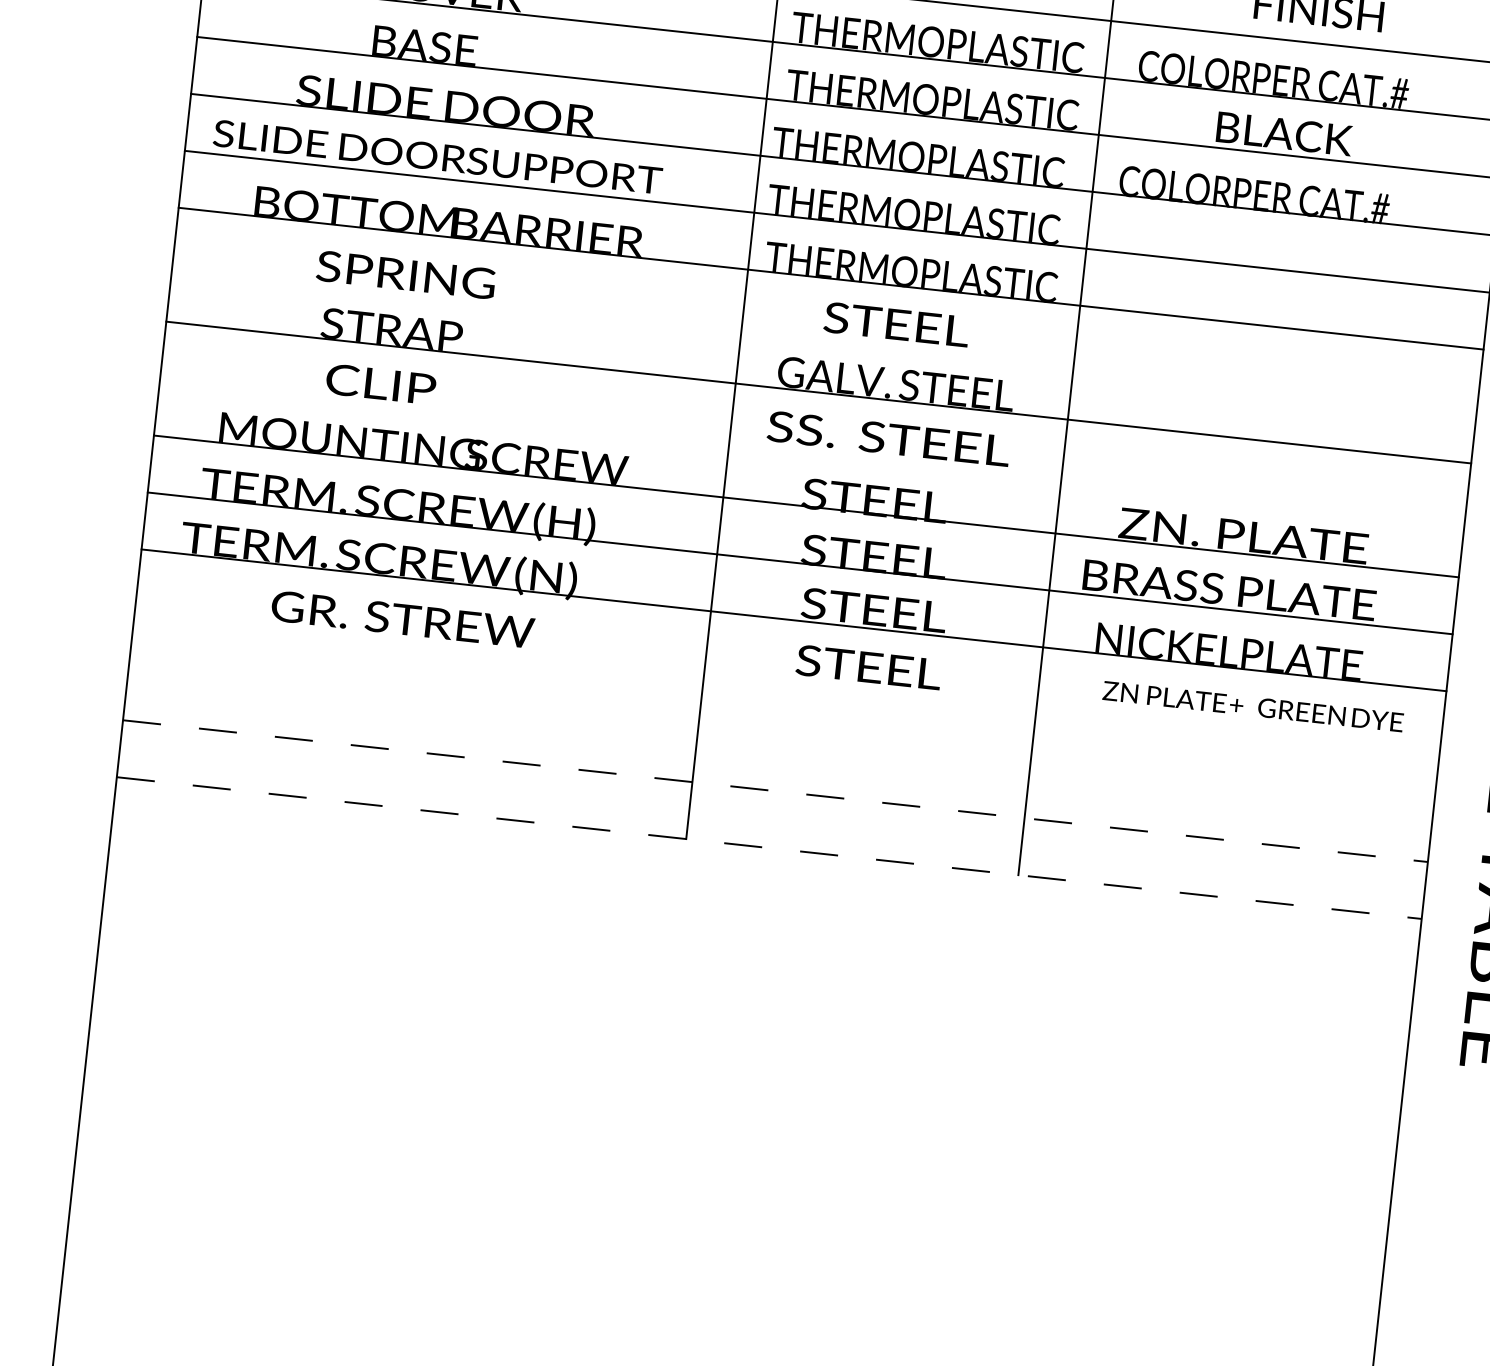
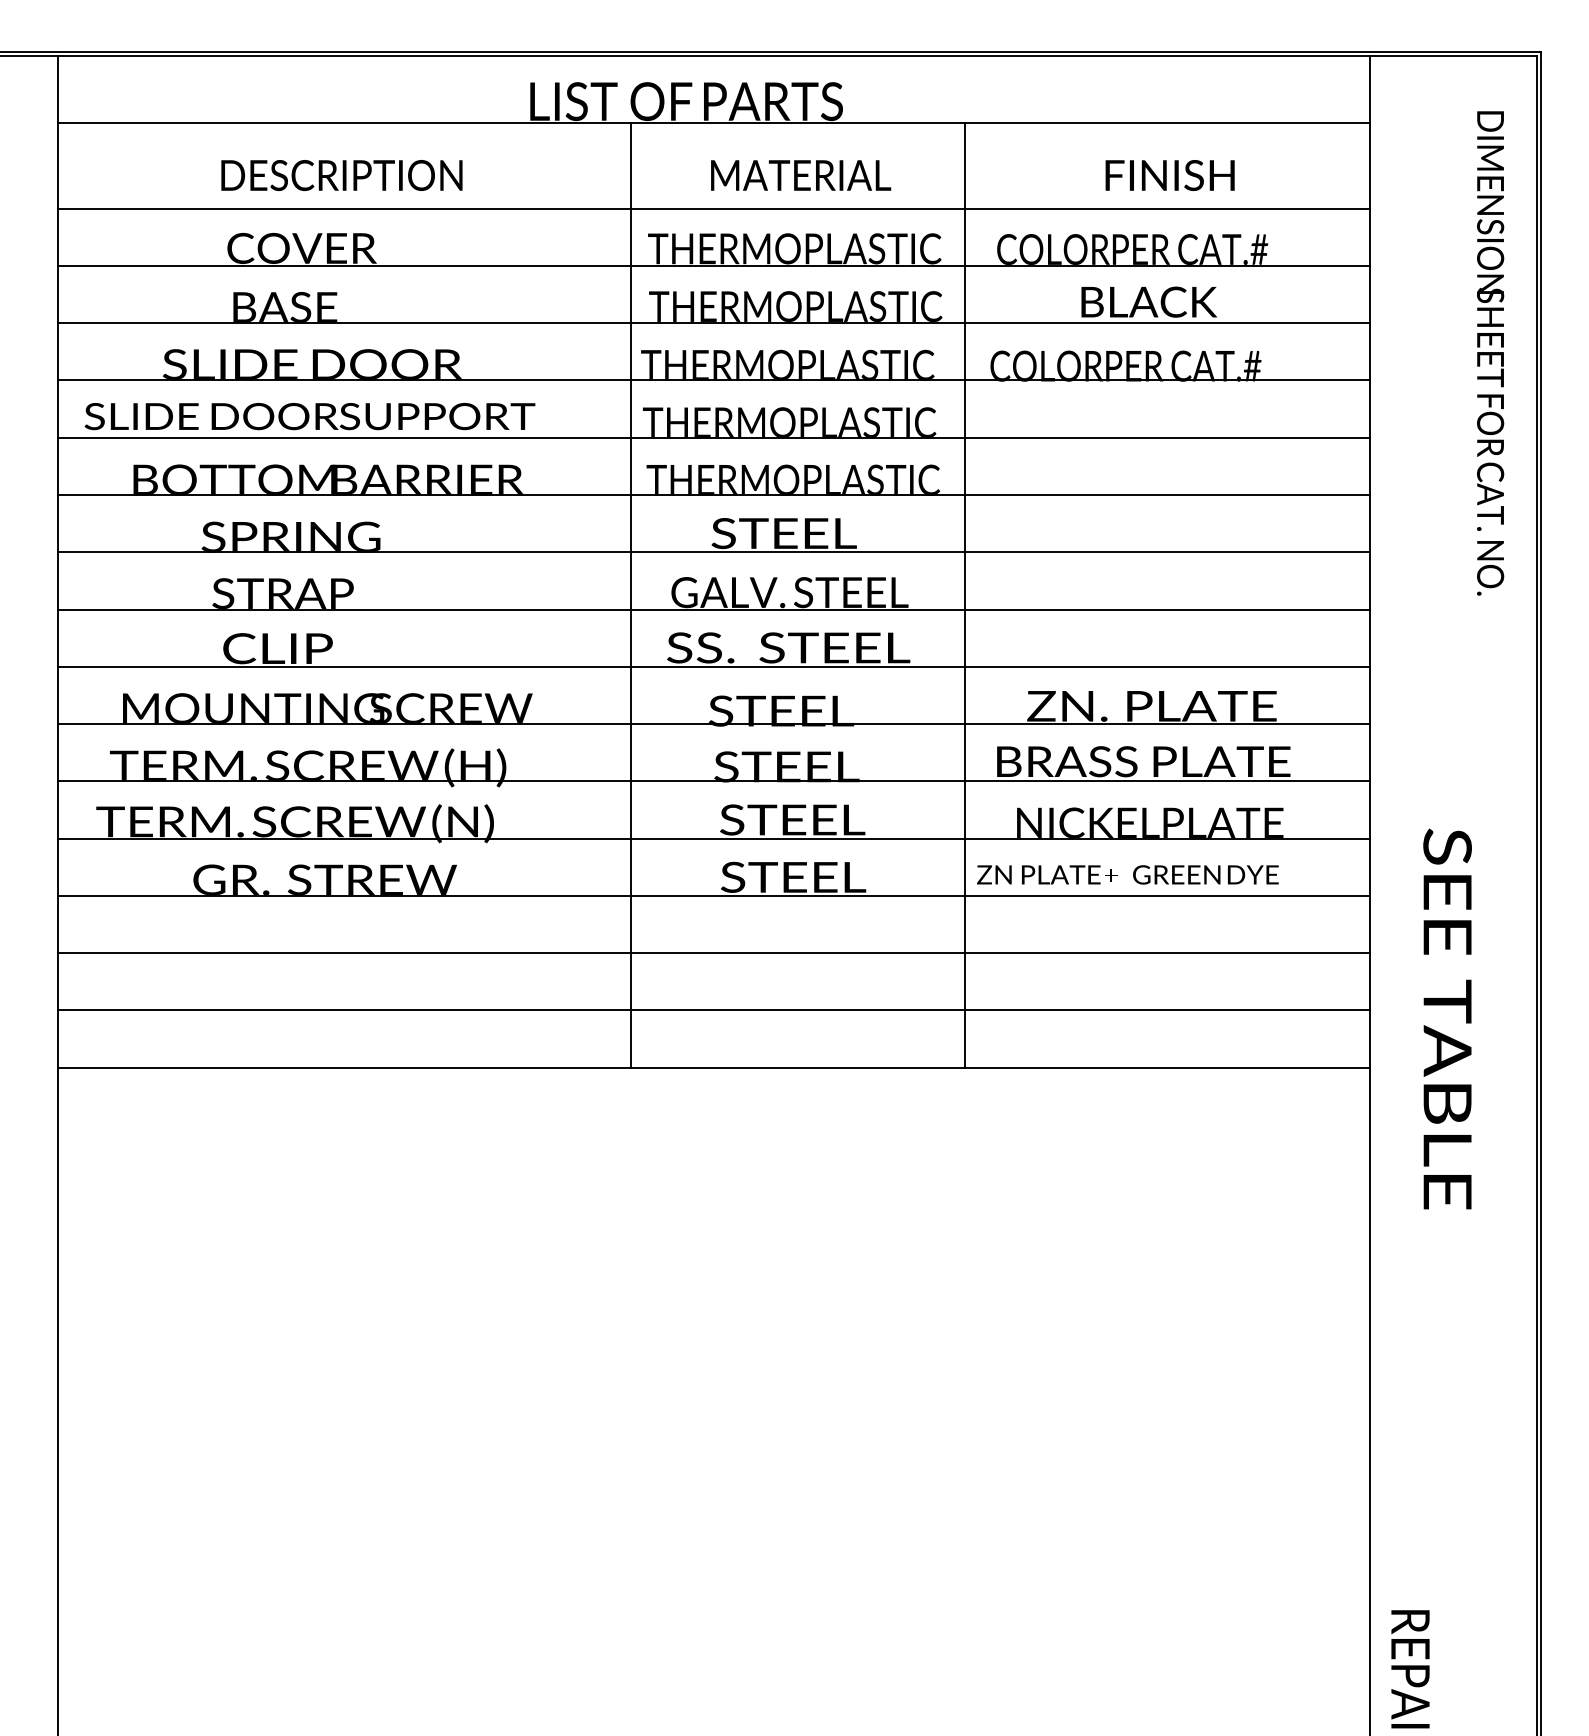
line: (824, 335) -> (713, 552), added
line: (812, 449) -> (713, 666), added
line: (787, 676) -> (713, 895), added
text: (1252, 706) -> (1127, 874), moved
line: (781, 734) -> (713, 953), added
line: (775, 791) -> (714, 1010), dashed -> solid
line: (769, 847) -> (714, 1067), dashed -> solid

